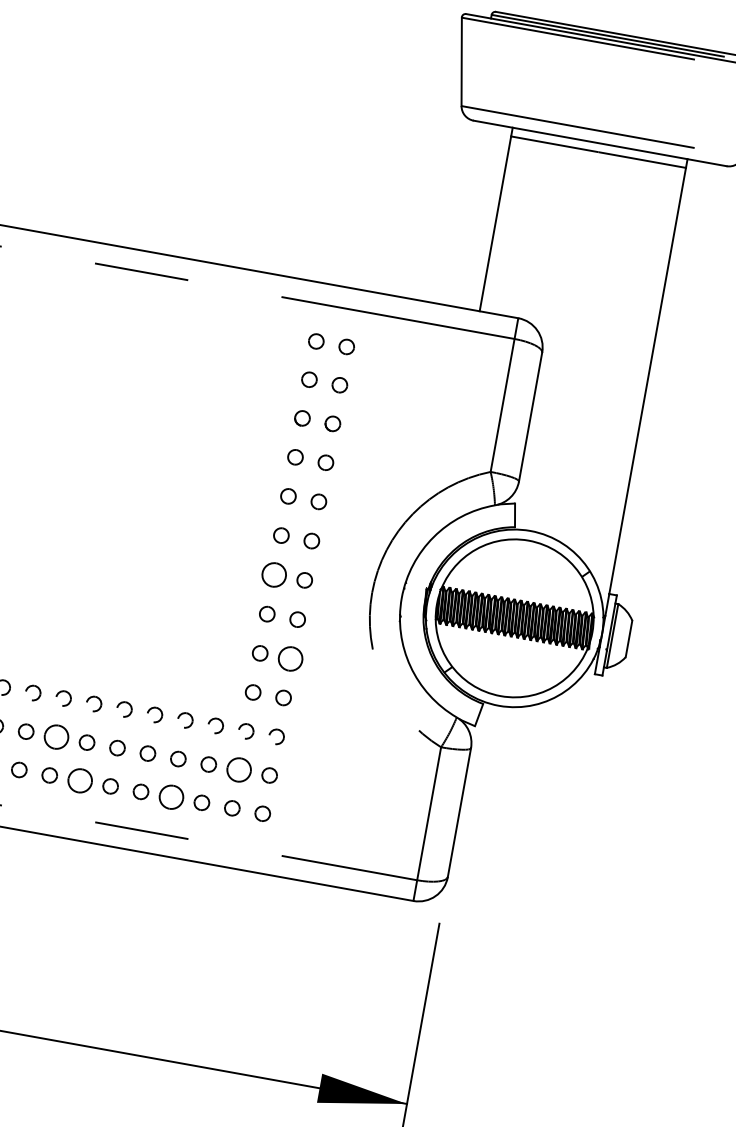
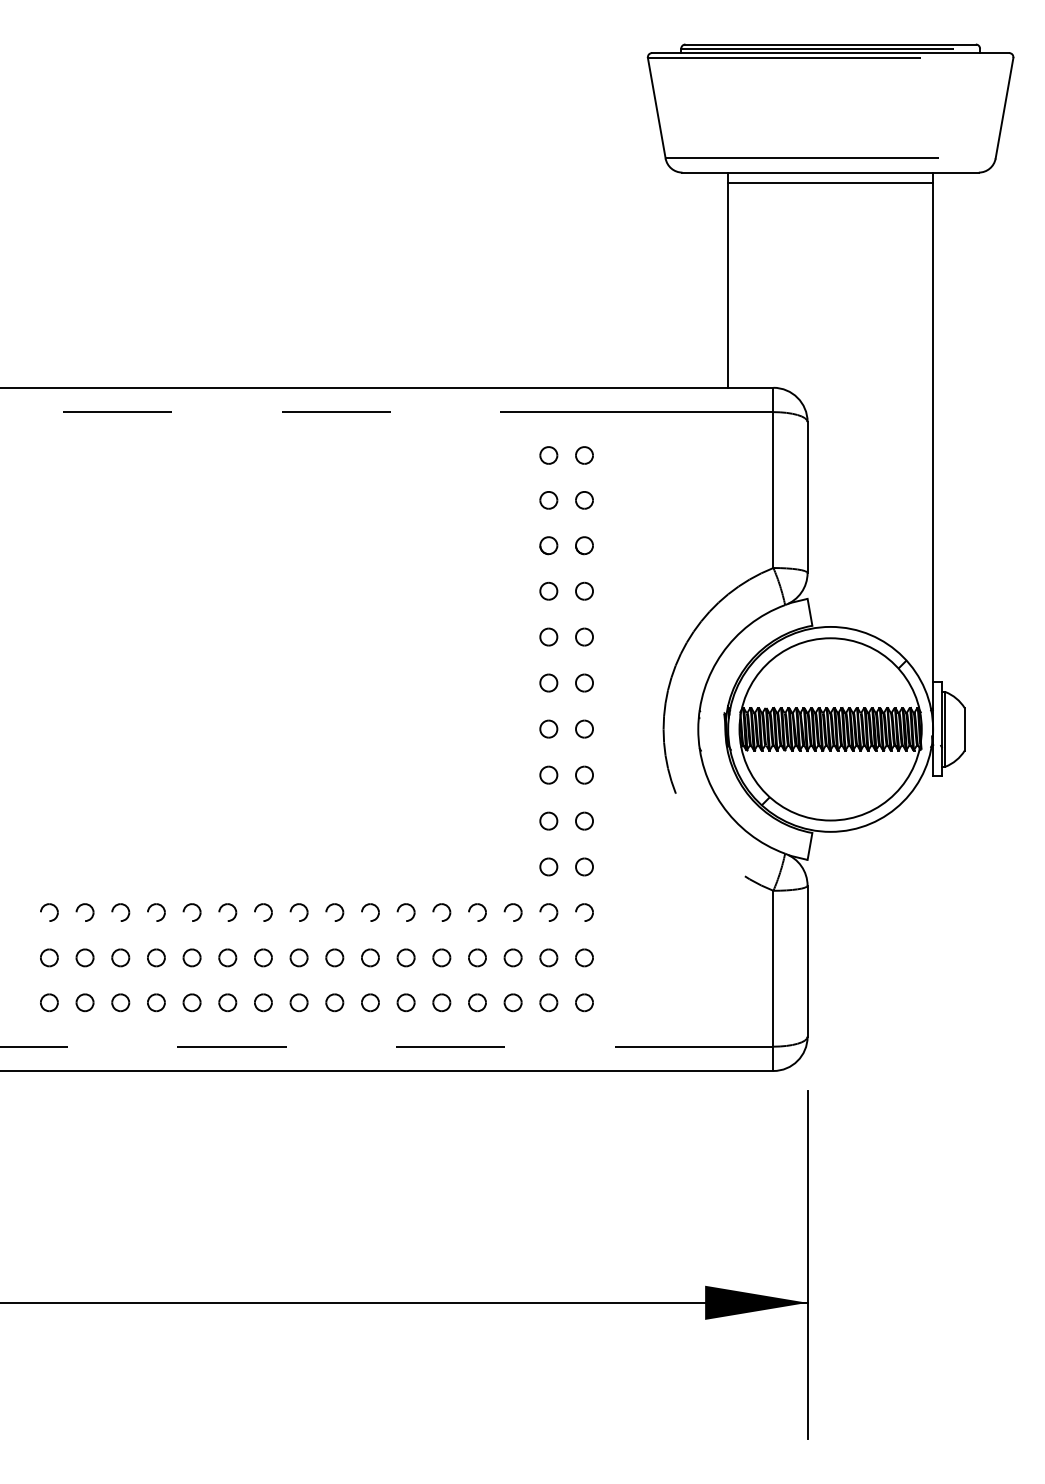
part: (274, 574) -> (548, 728), size x0.62
part: (290, 658) -> (584, 820), size x0.62
part: (56, 736) -> (334, 957), size x0.62
part: (239, 769) -> (548, 957), size x0.62
part: (80, 780) -> (370, 1002), size x0.62
part: (171, 797) -> (477, 1002), size x0.62

